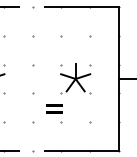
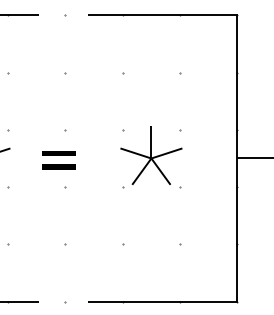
text: (54, 108) -> (58, 159), moved

